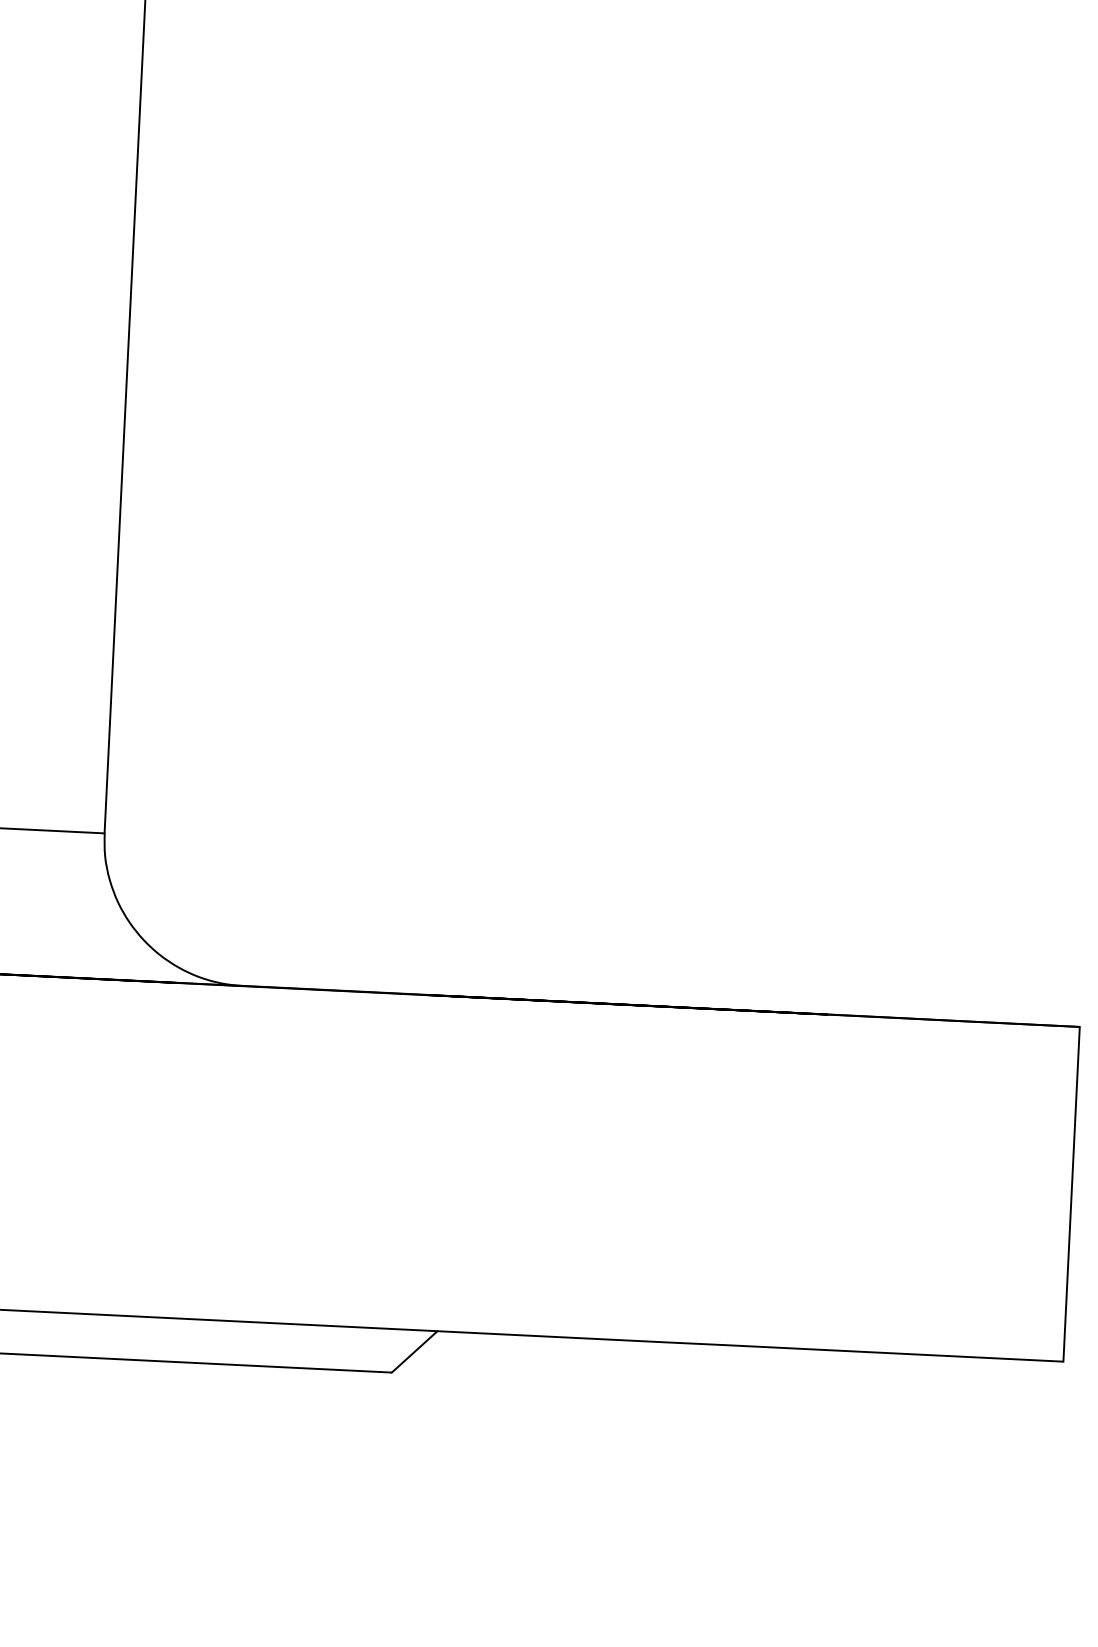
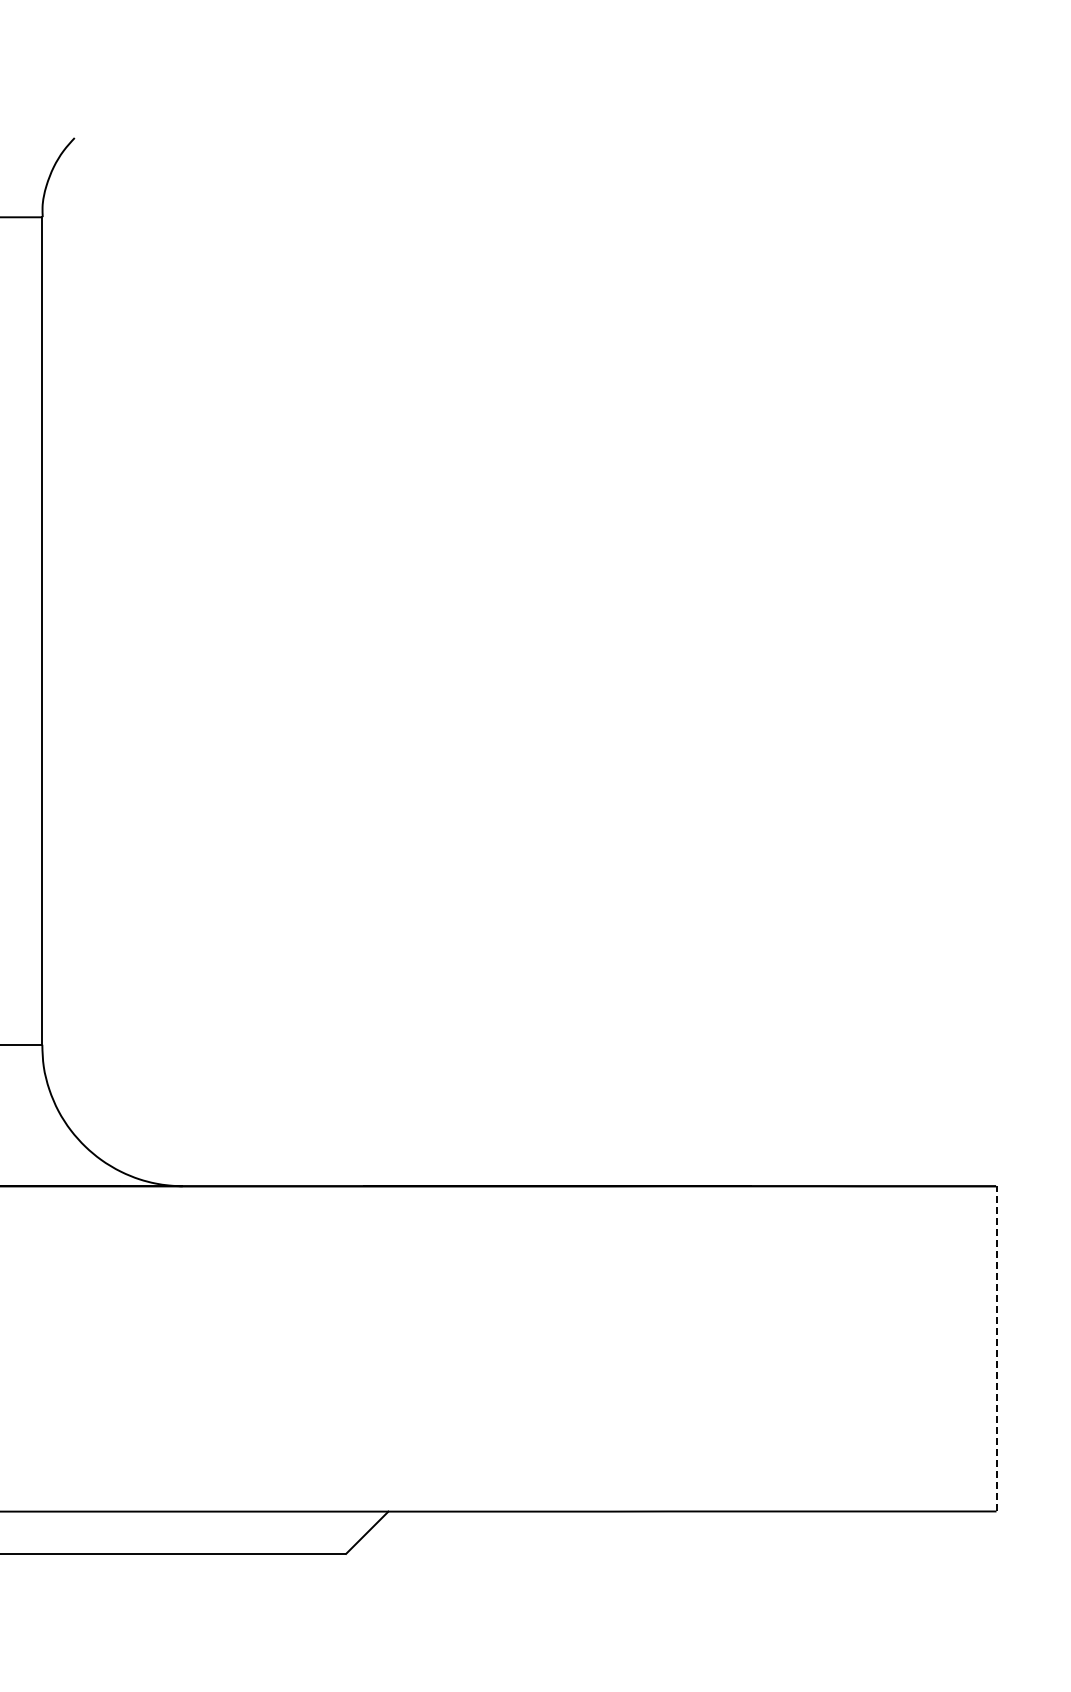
line: (1071, 1193) -> (996, 1348), solid -> dashed

